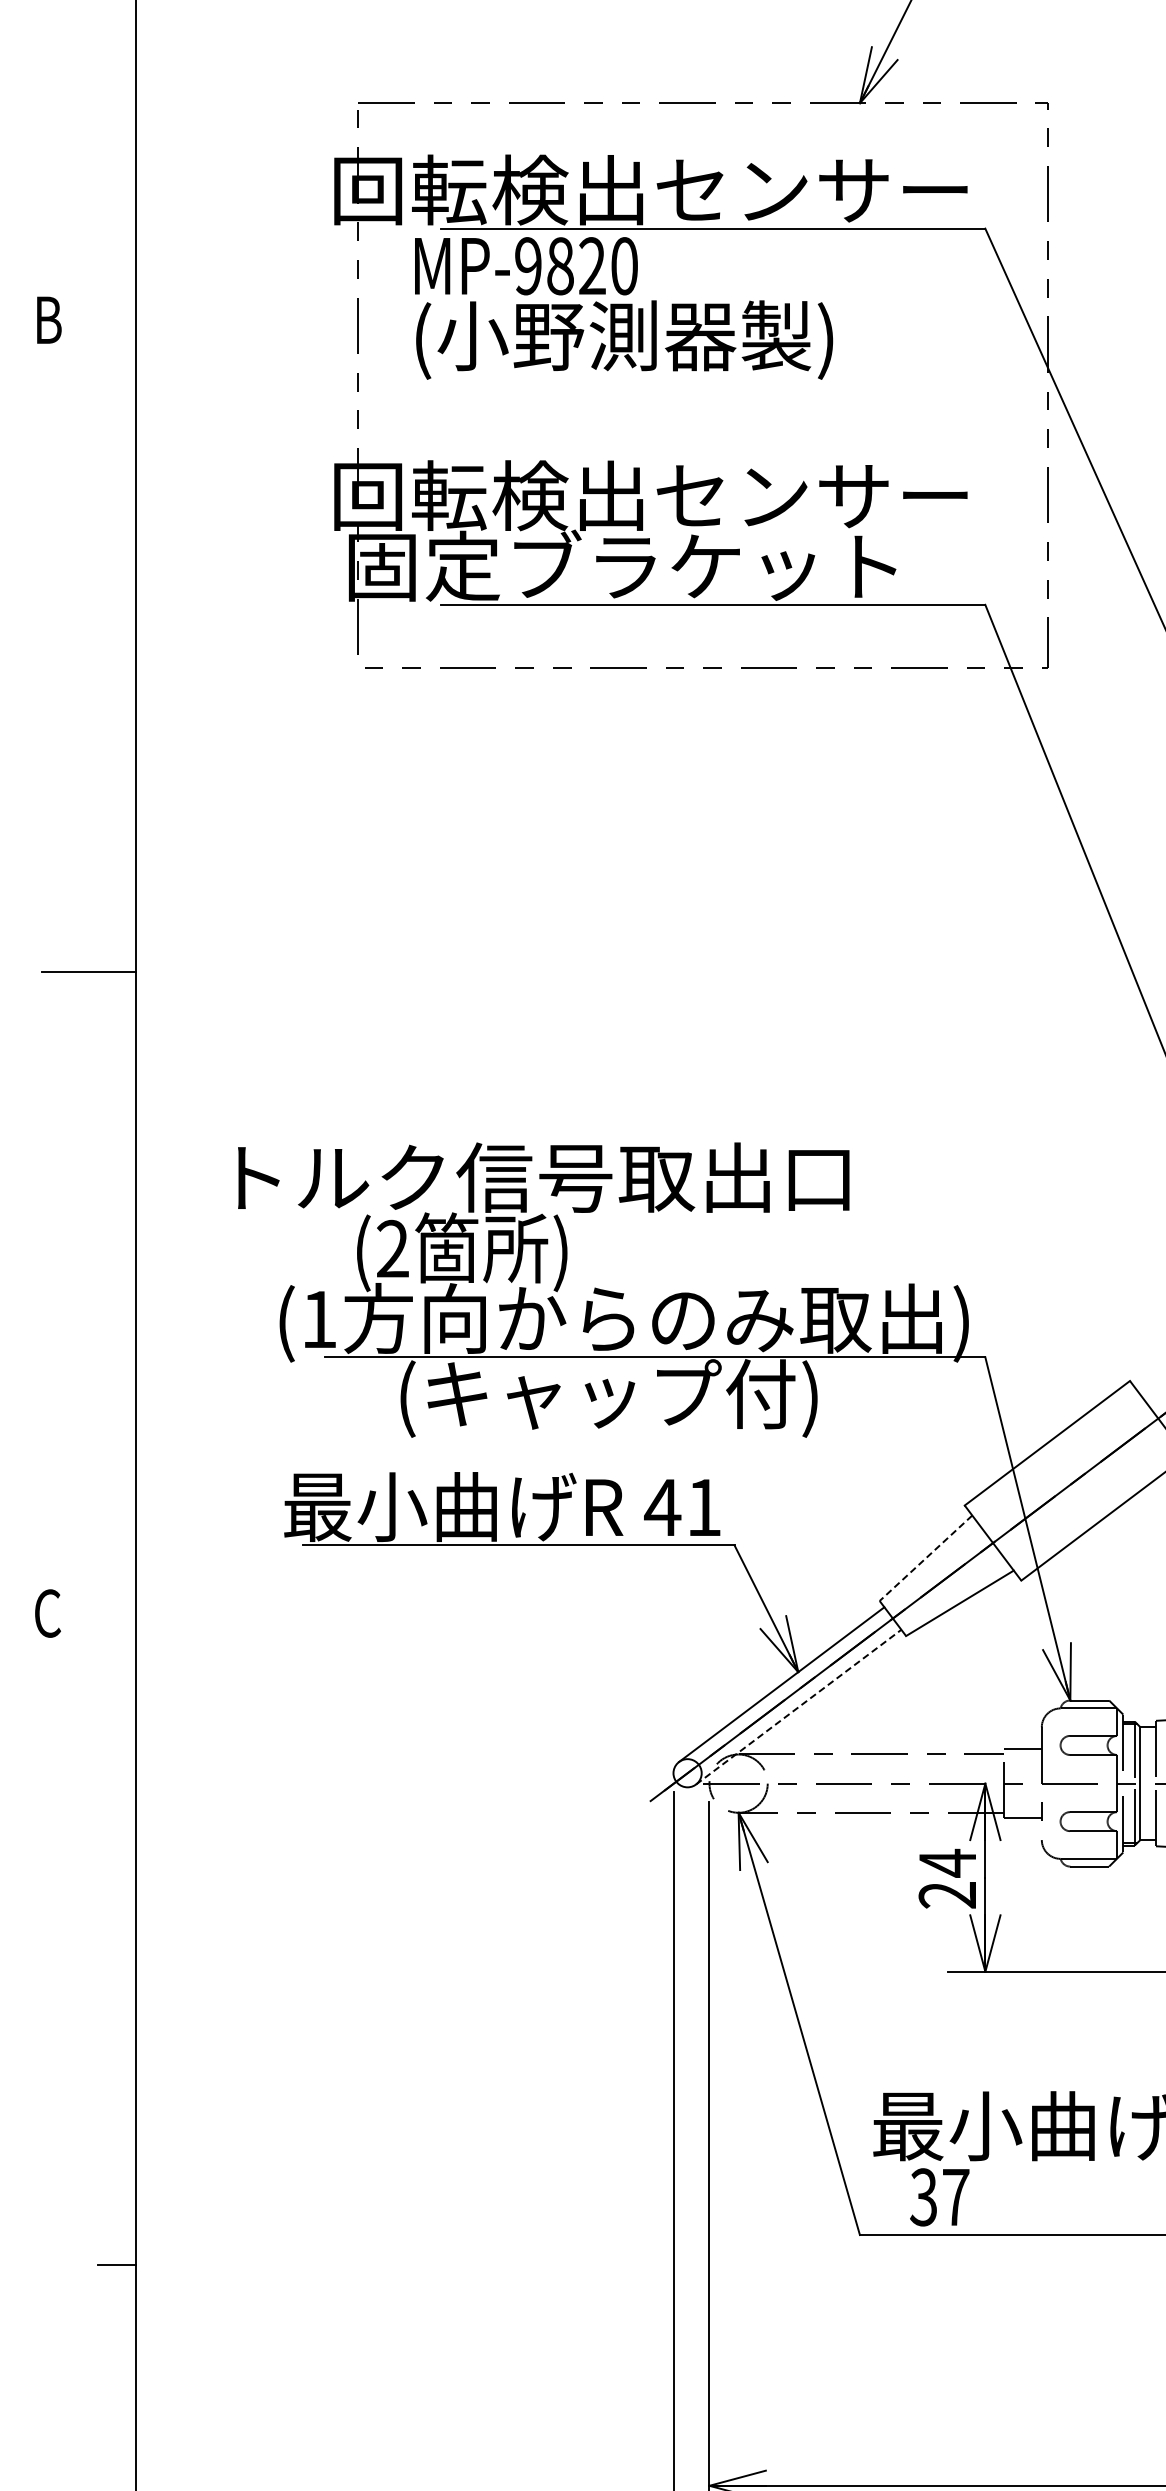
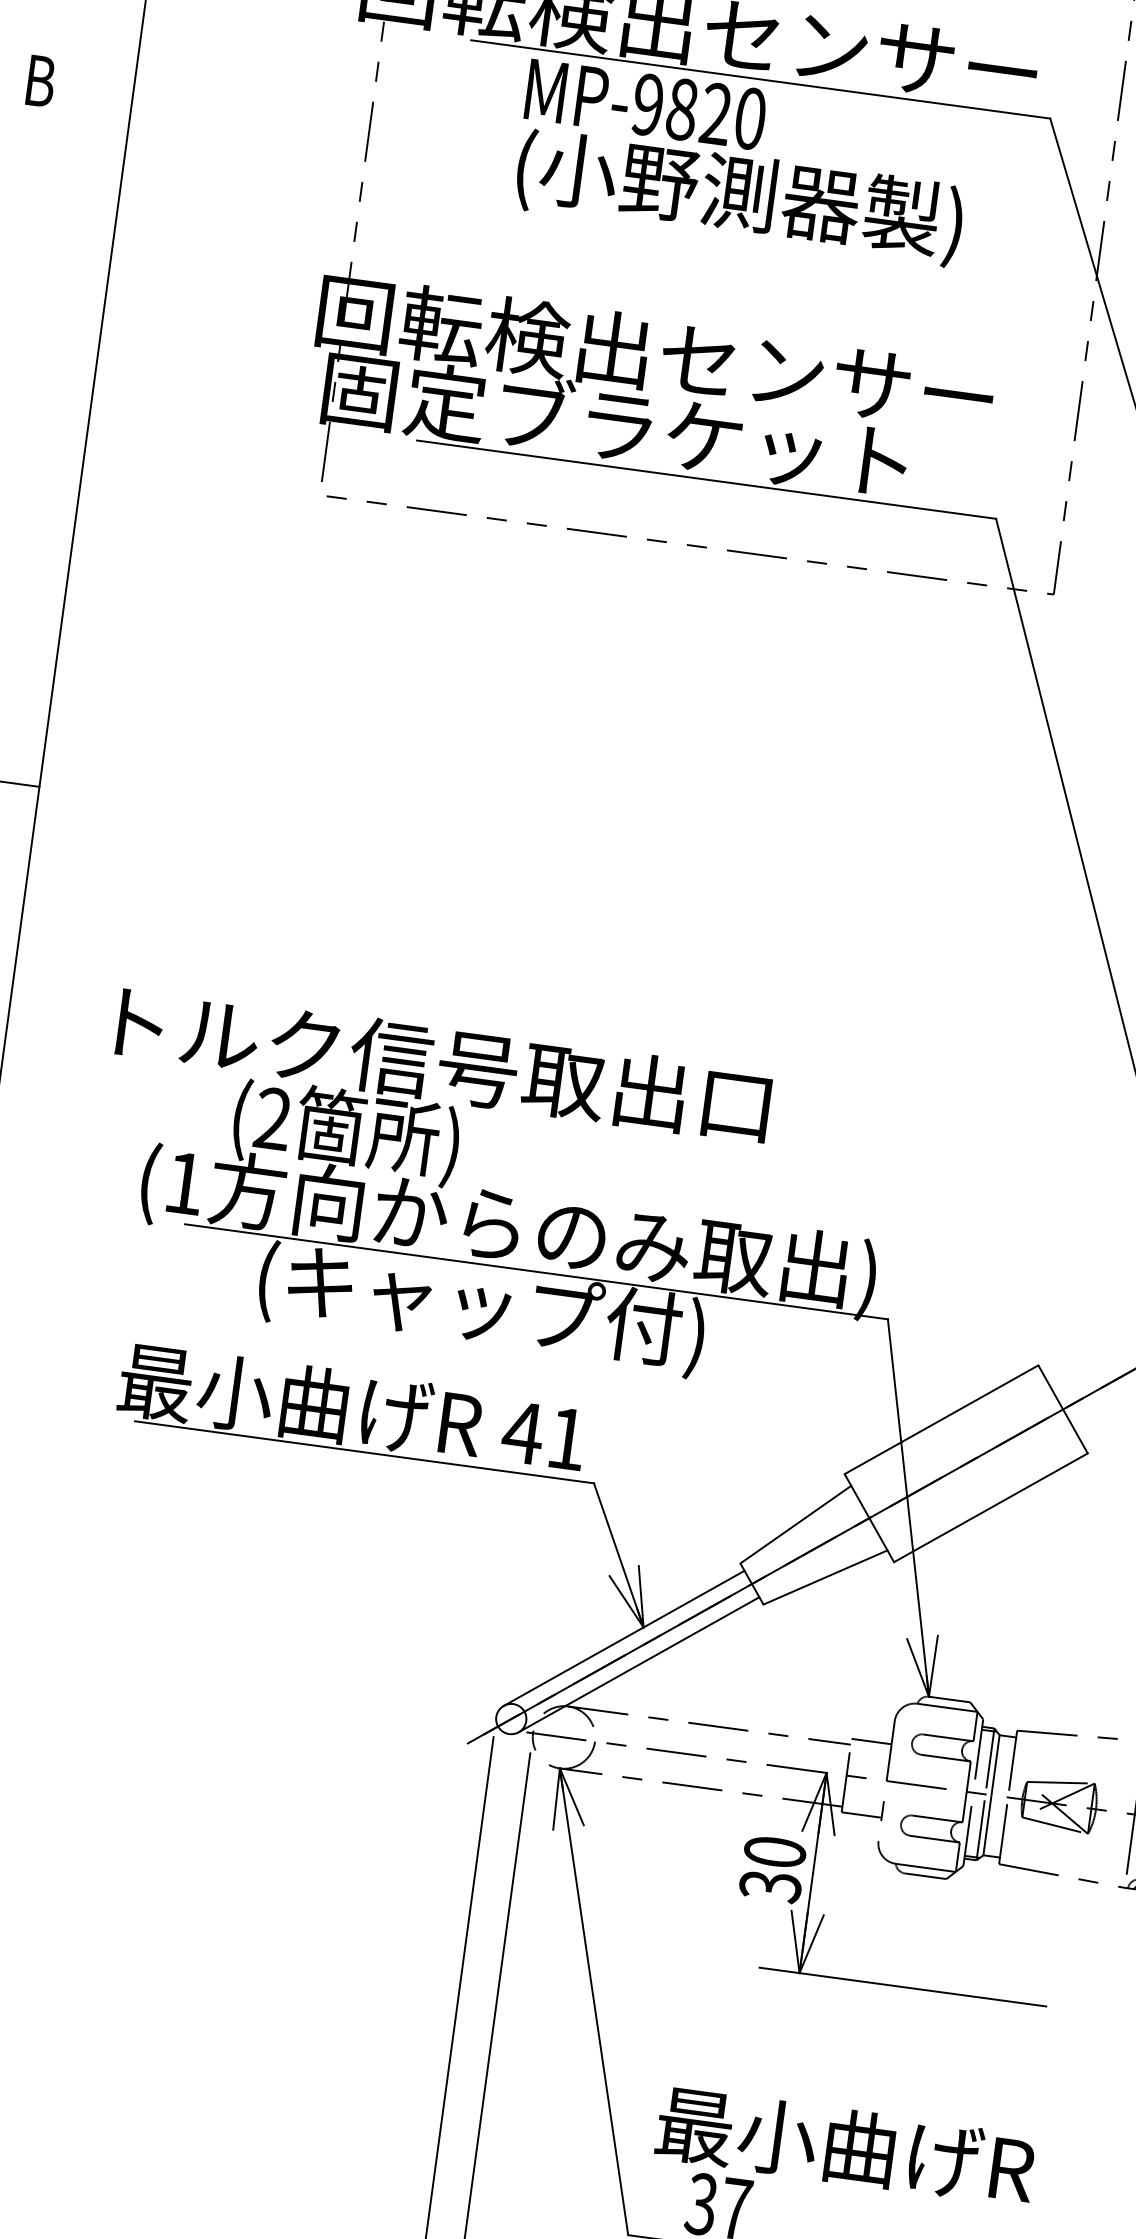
text: (624, 308) -> (744, 163), moved
line: (925, 1558) -> (795, 1524), dashed -> solid
line: (798, 1707) -> (638, 1665), dashed -> solid
text: (947, 1878) -> (772, 1868), 24 -> 30

